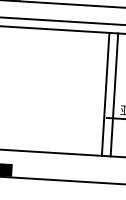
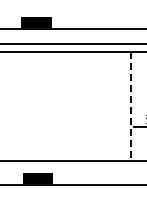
line: (105, 94) -> (131, 106), solid -> dashed
line: (114, 94) -> (139, 105), removed

